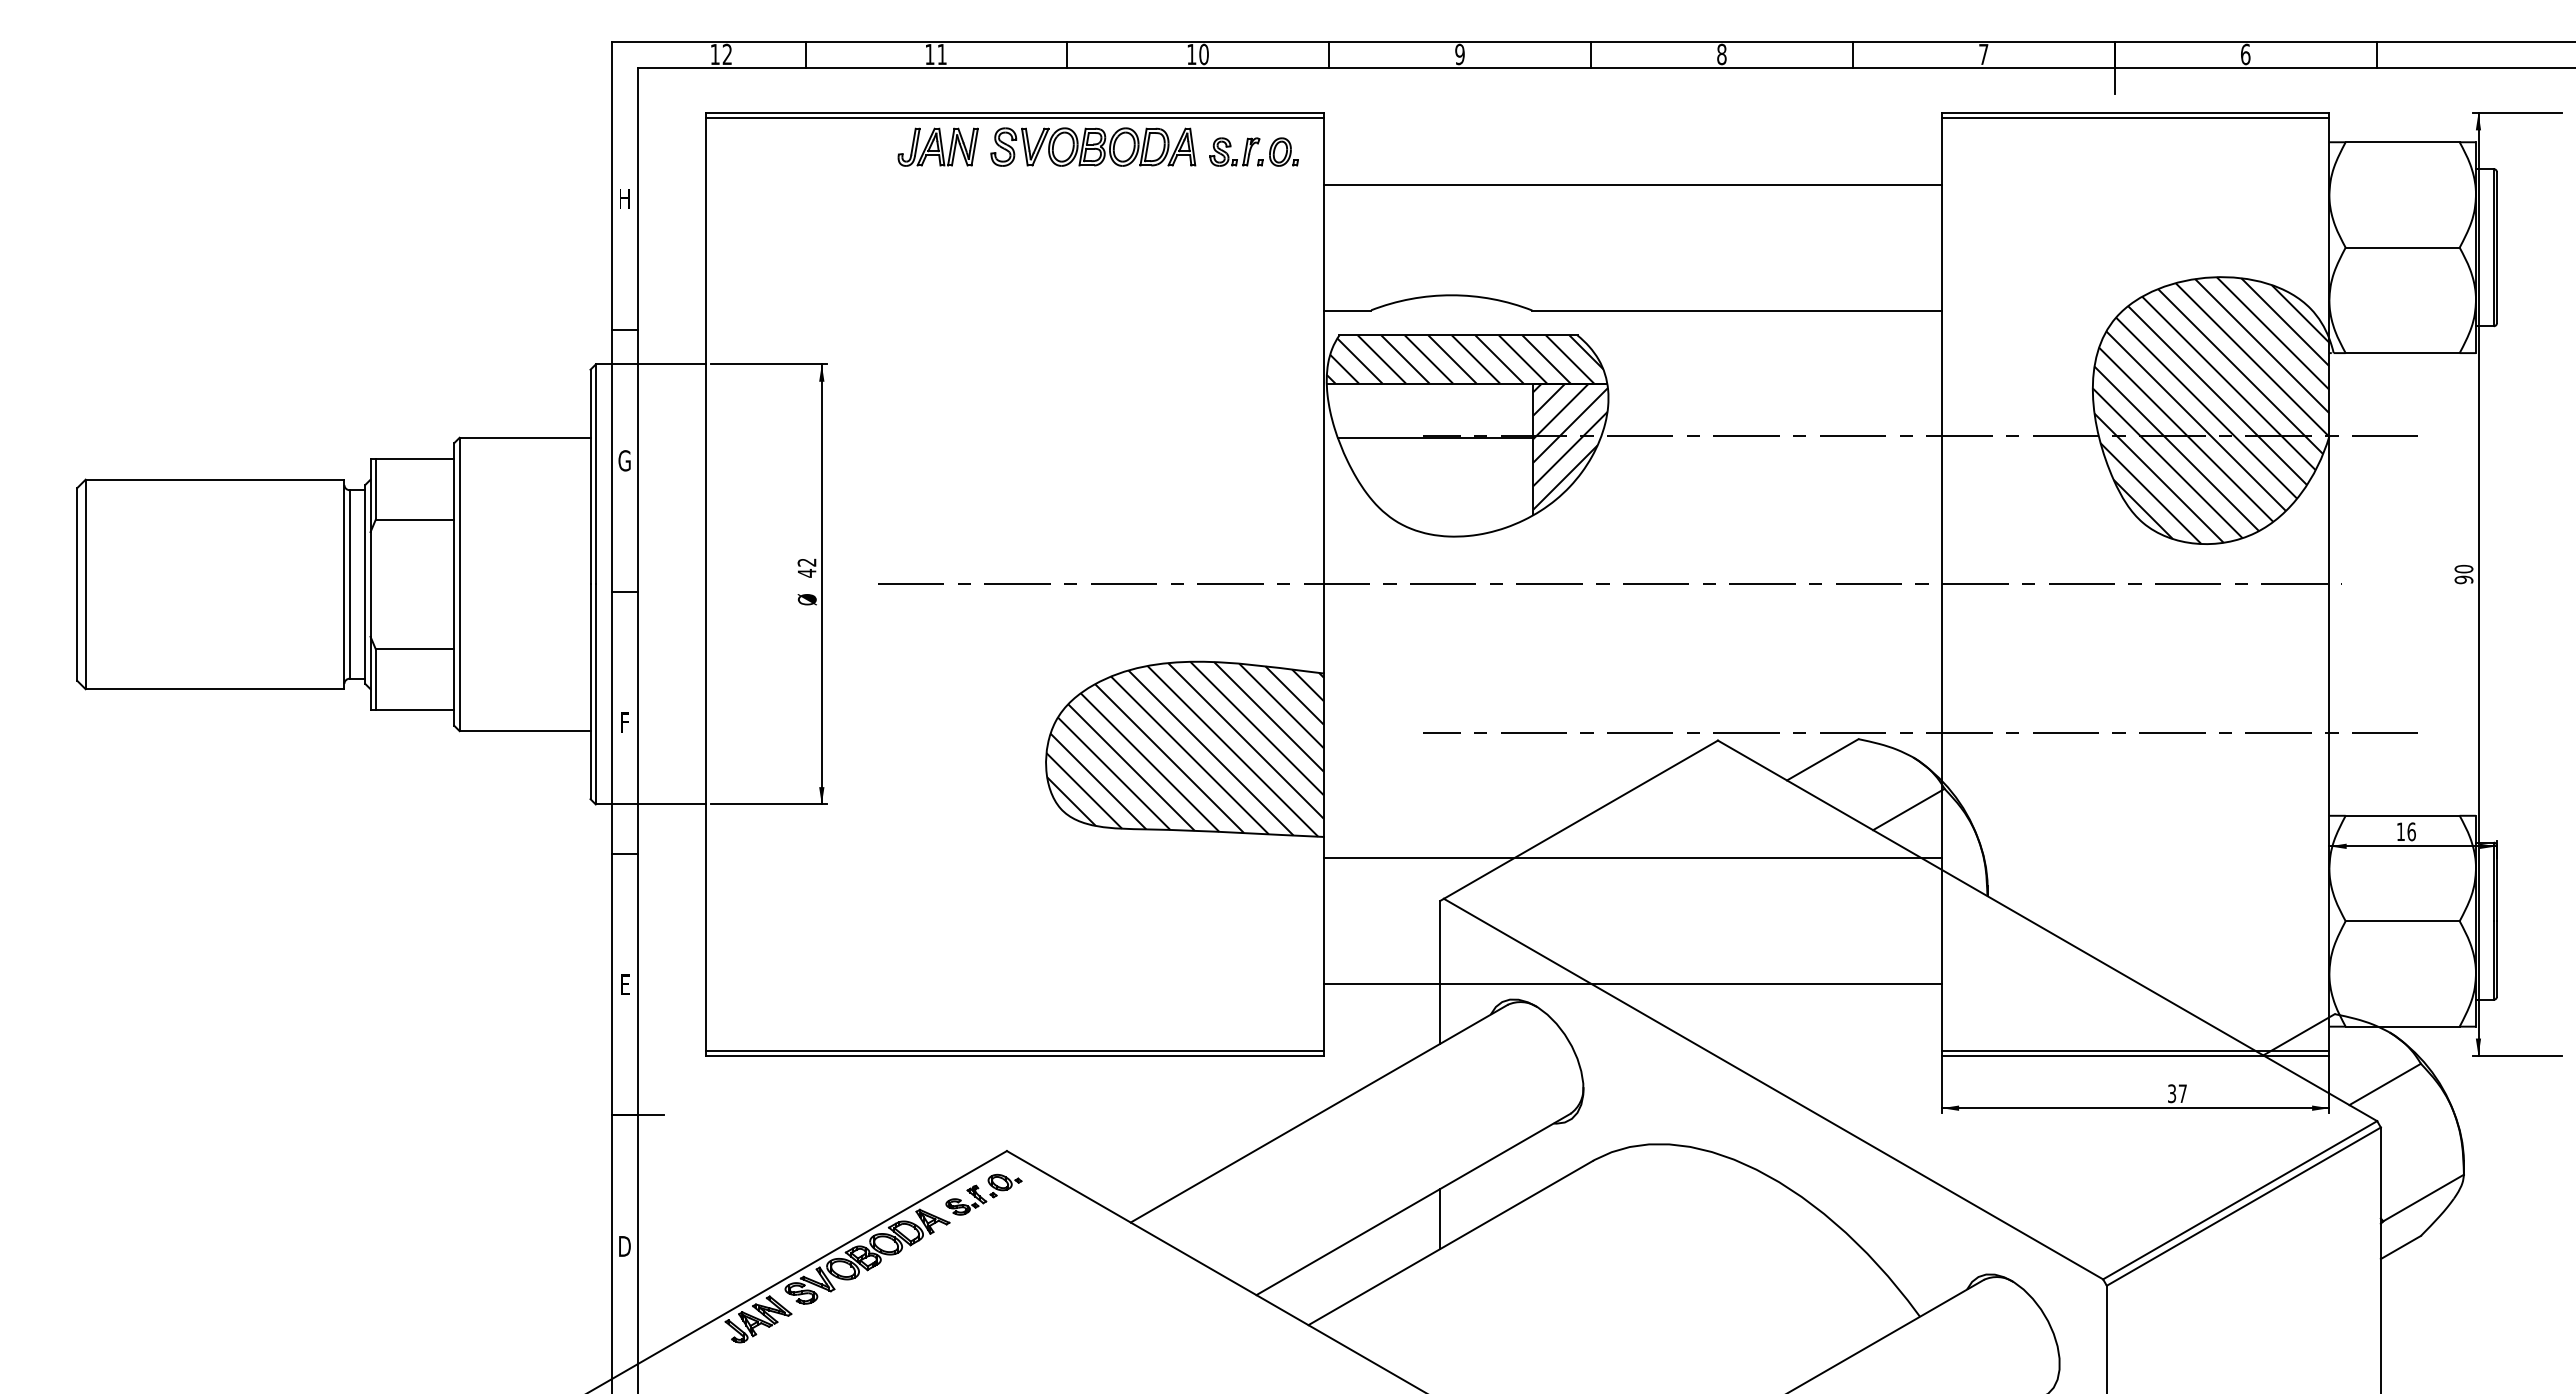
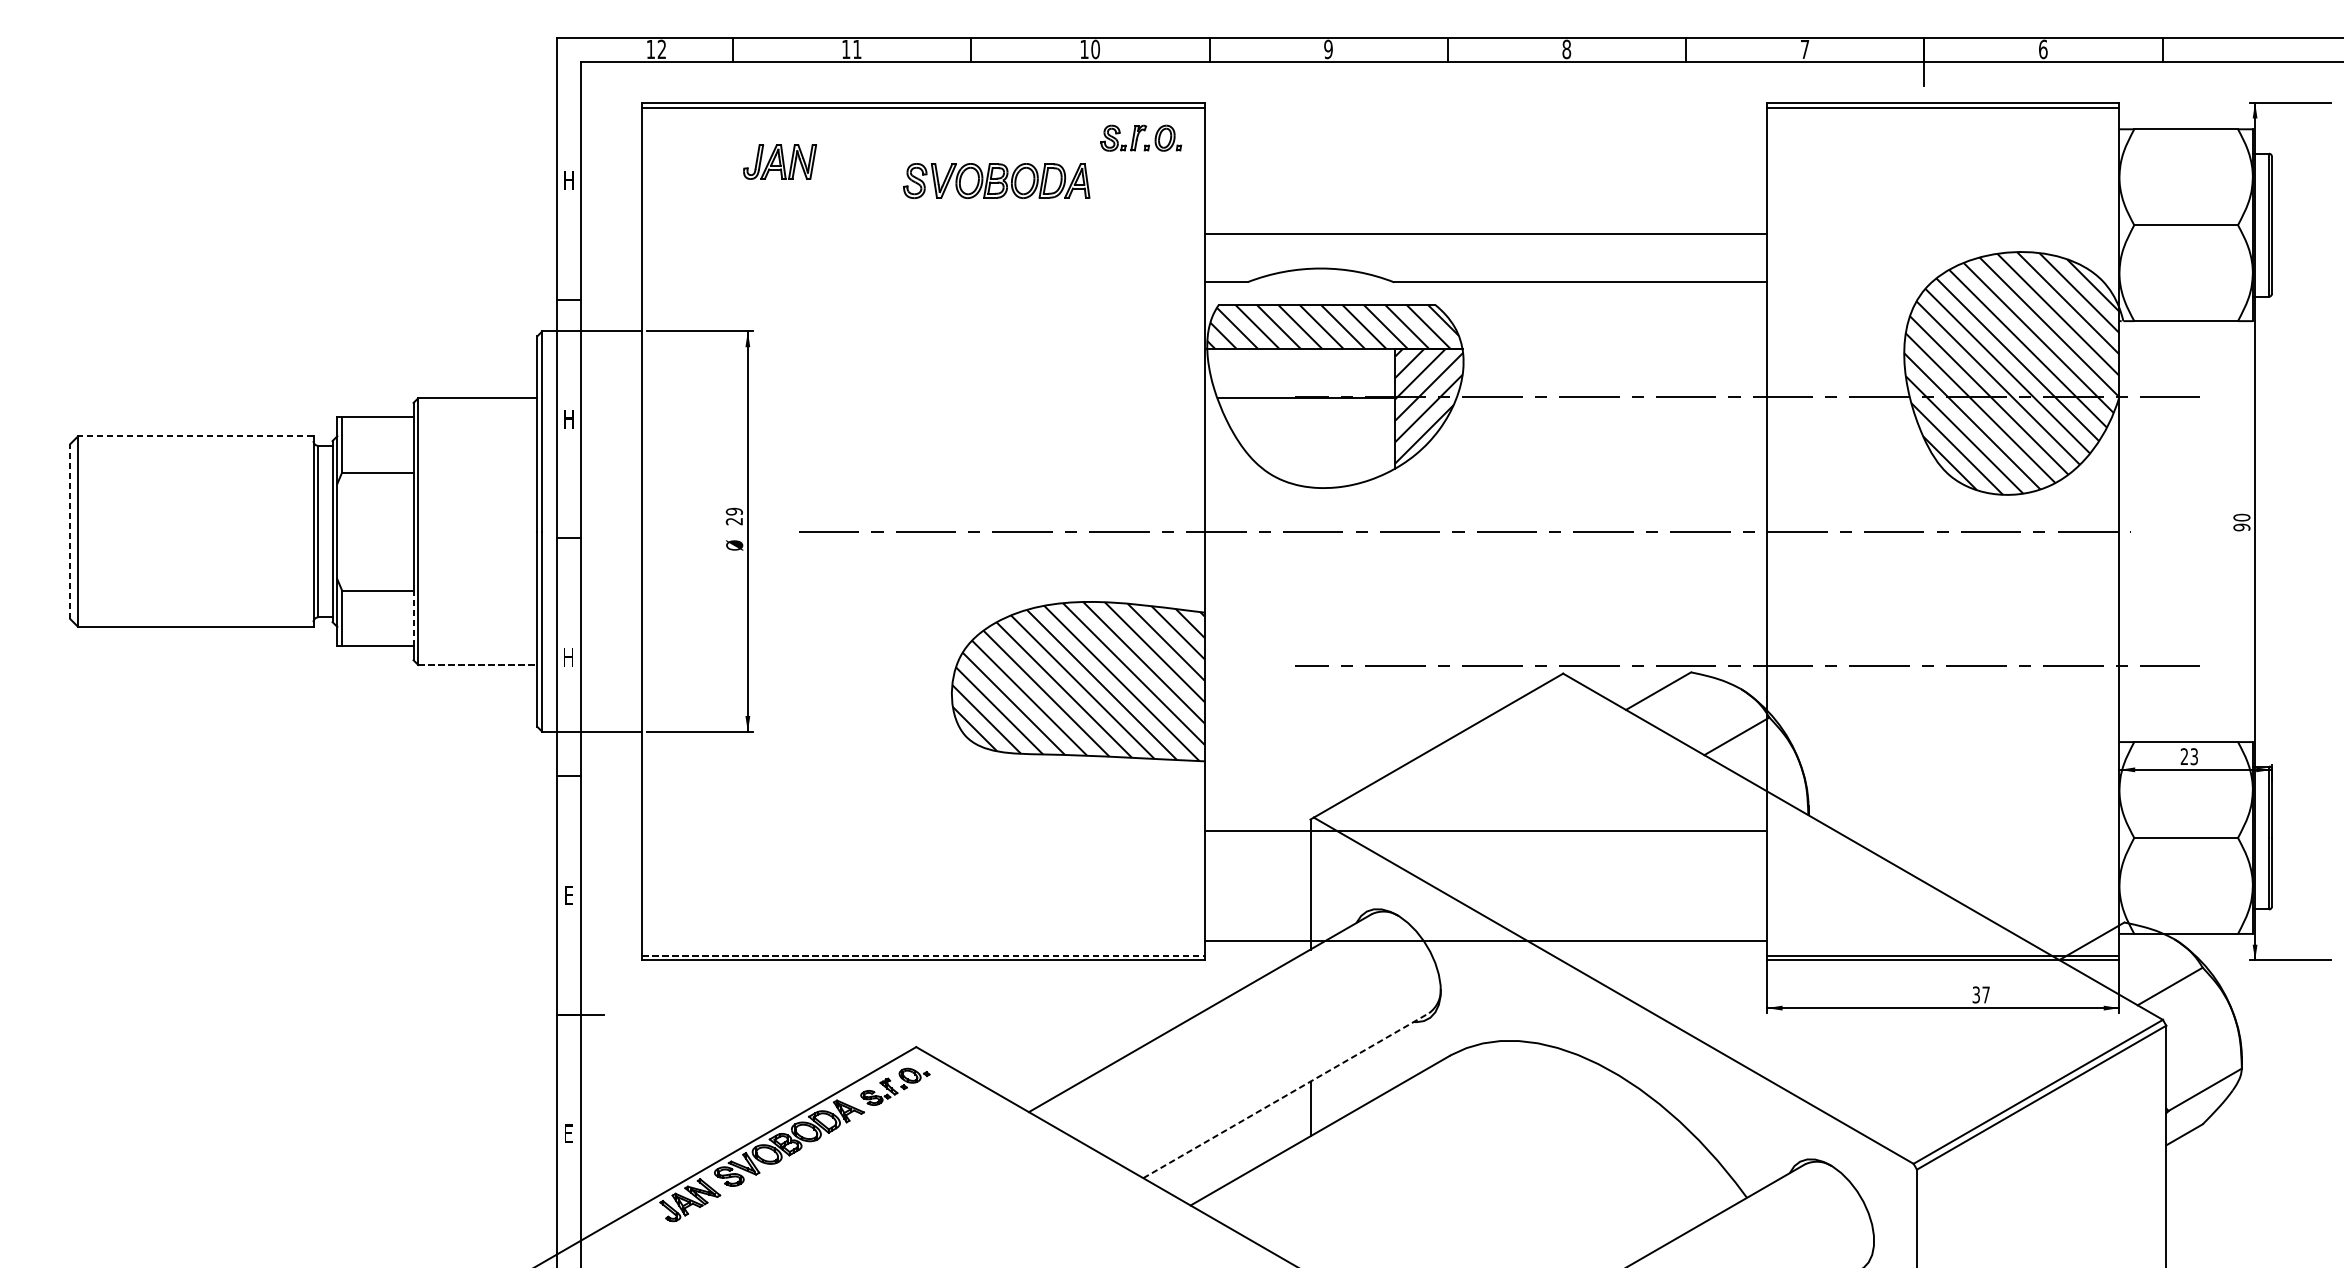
part: (937, 146) -> (779, 161), moved
part: (1093, 146) -> (996, 180), moved
line: (1632, 184) -> (1485, 234), moved
text: (624, 460) -> (568, 418), G -> H
line: (214, 479) -> (195, 436), solid -> dashed
text: (806, 567) -> (733, 516), 42 -> 29
line: (77, 583) -> (70, 530), solid -> dashed
line: (454, 679) -> (413, 618), solid -> dashed
text: (624, 722) -> (568, 657), F -> H
line: (525, 731) -> (478, 665), solid -> dashed
text: (2405, 831) -> (2188, 756), 16 -> 23
line: (1632, 858) -> (1485, 830), moved
line: (1632, 984) -> (1485, 941), moved
line: (1015, 1050) -> (924, 955), solid -> dashed
line: (1413, 1204) -> (1286, 1095), solid -> dashed
text: (624, 1246) -> (568, 1133), D -> E

